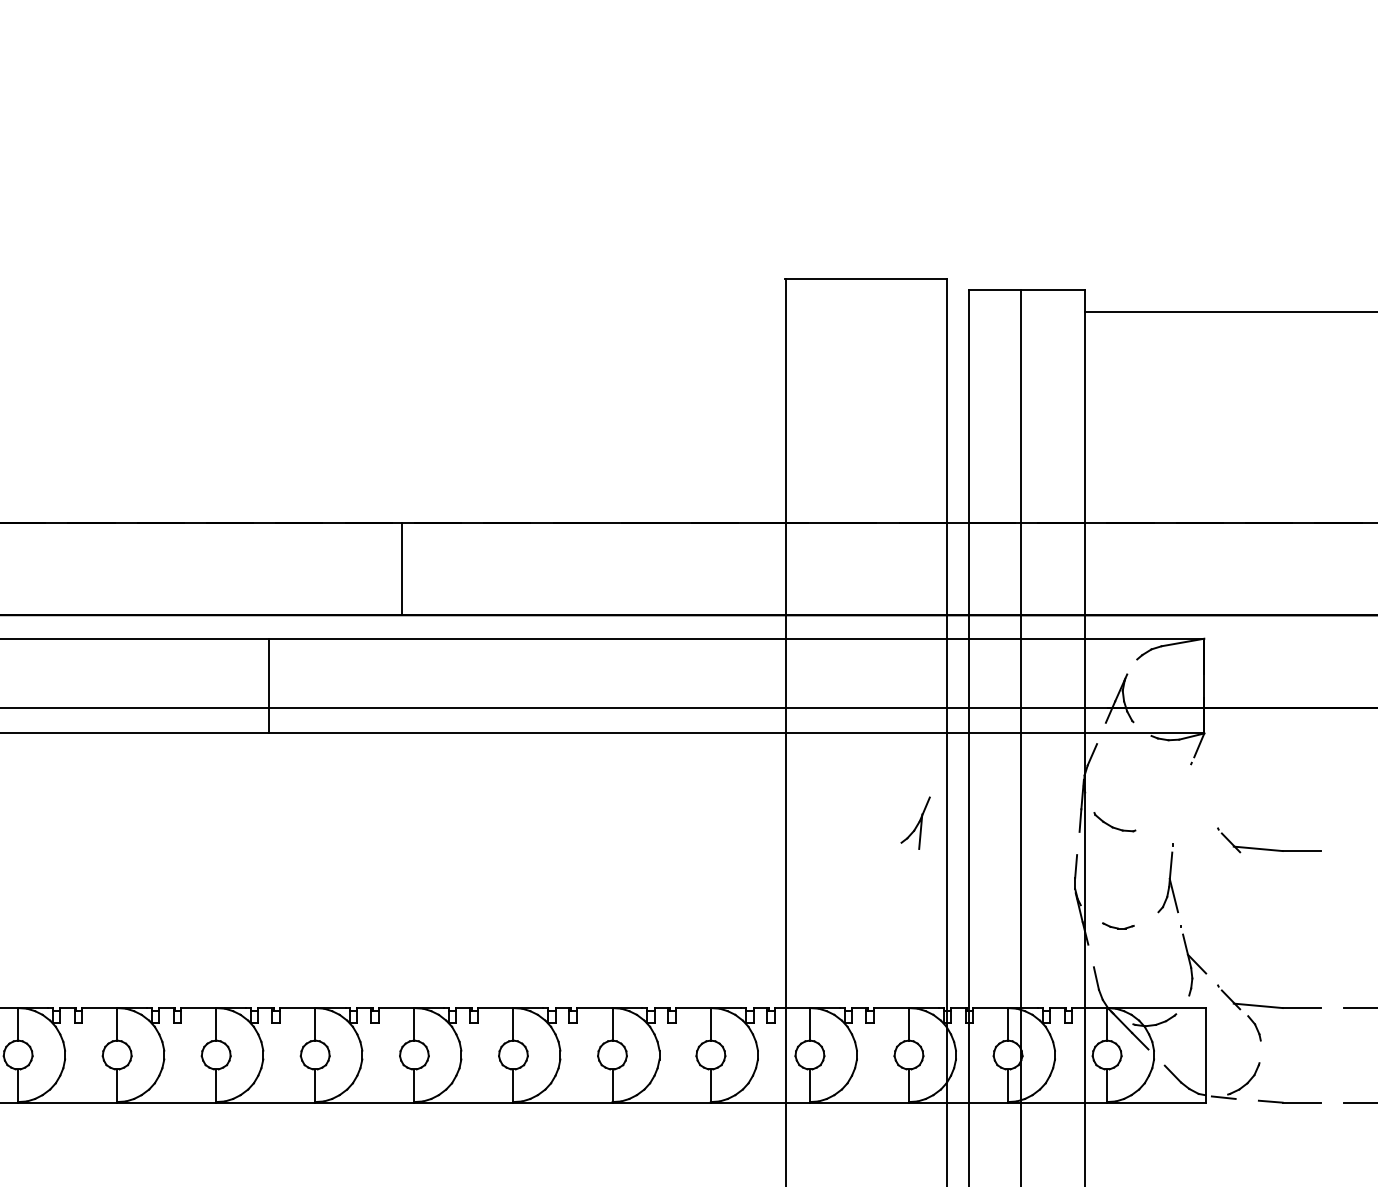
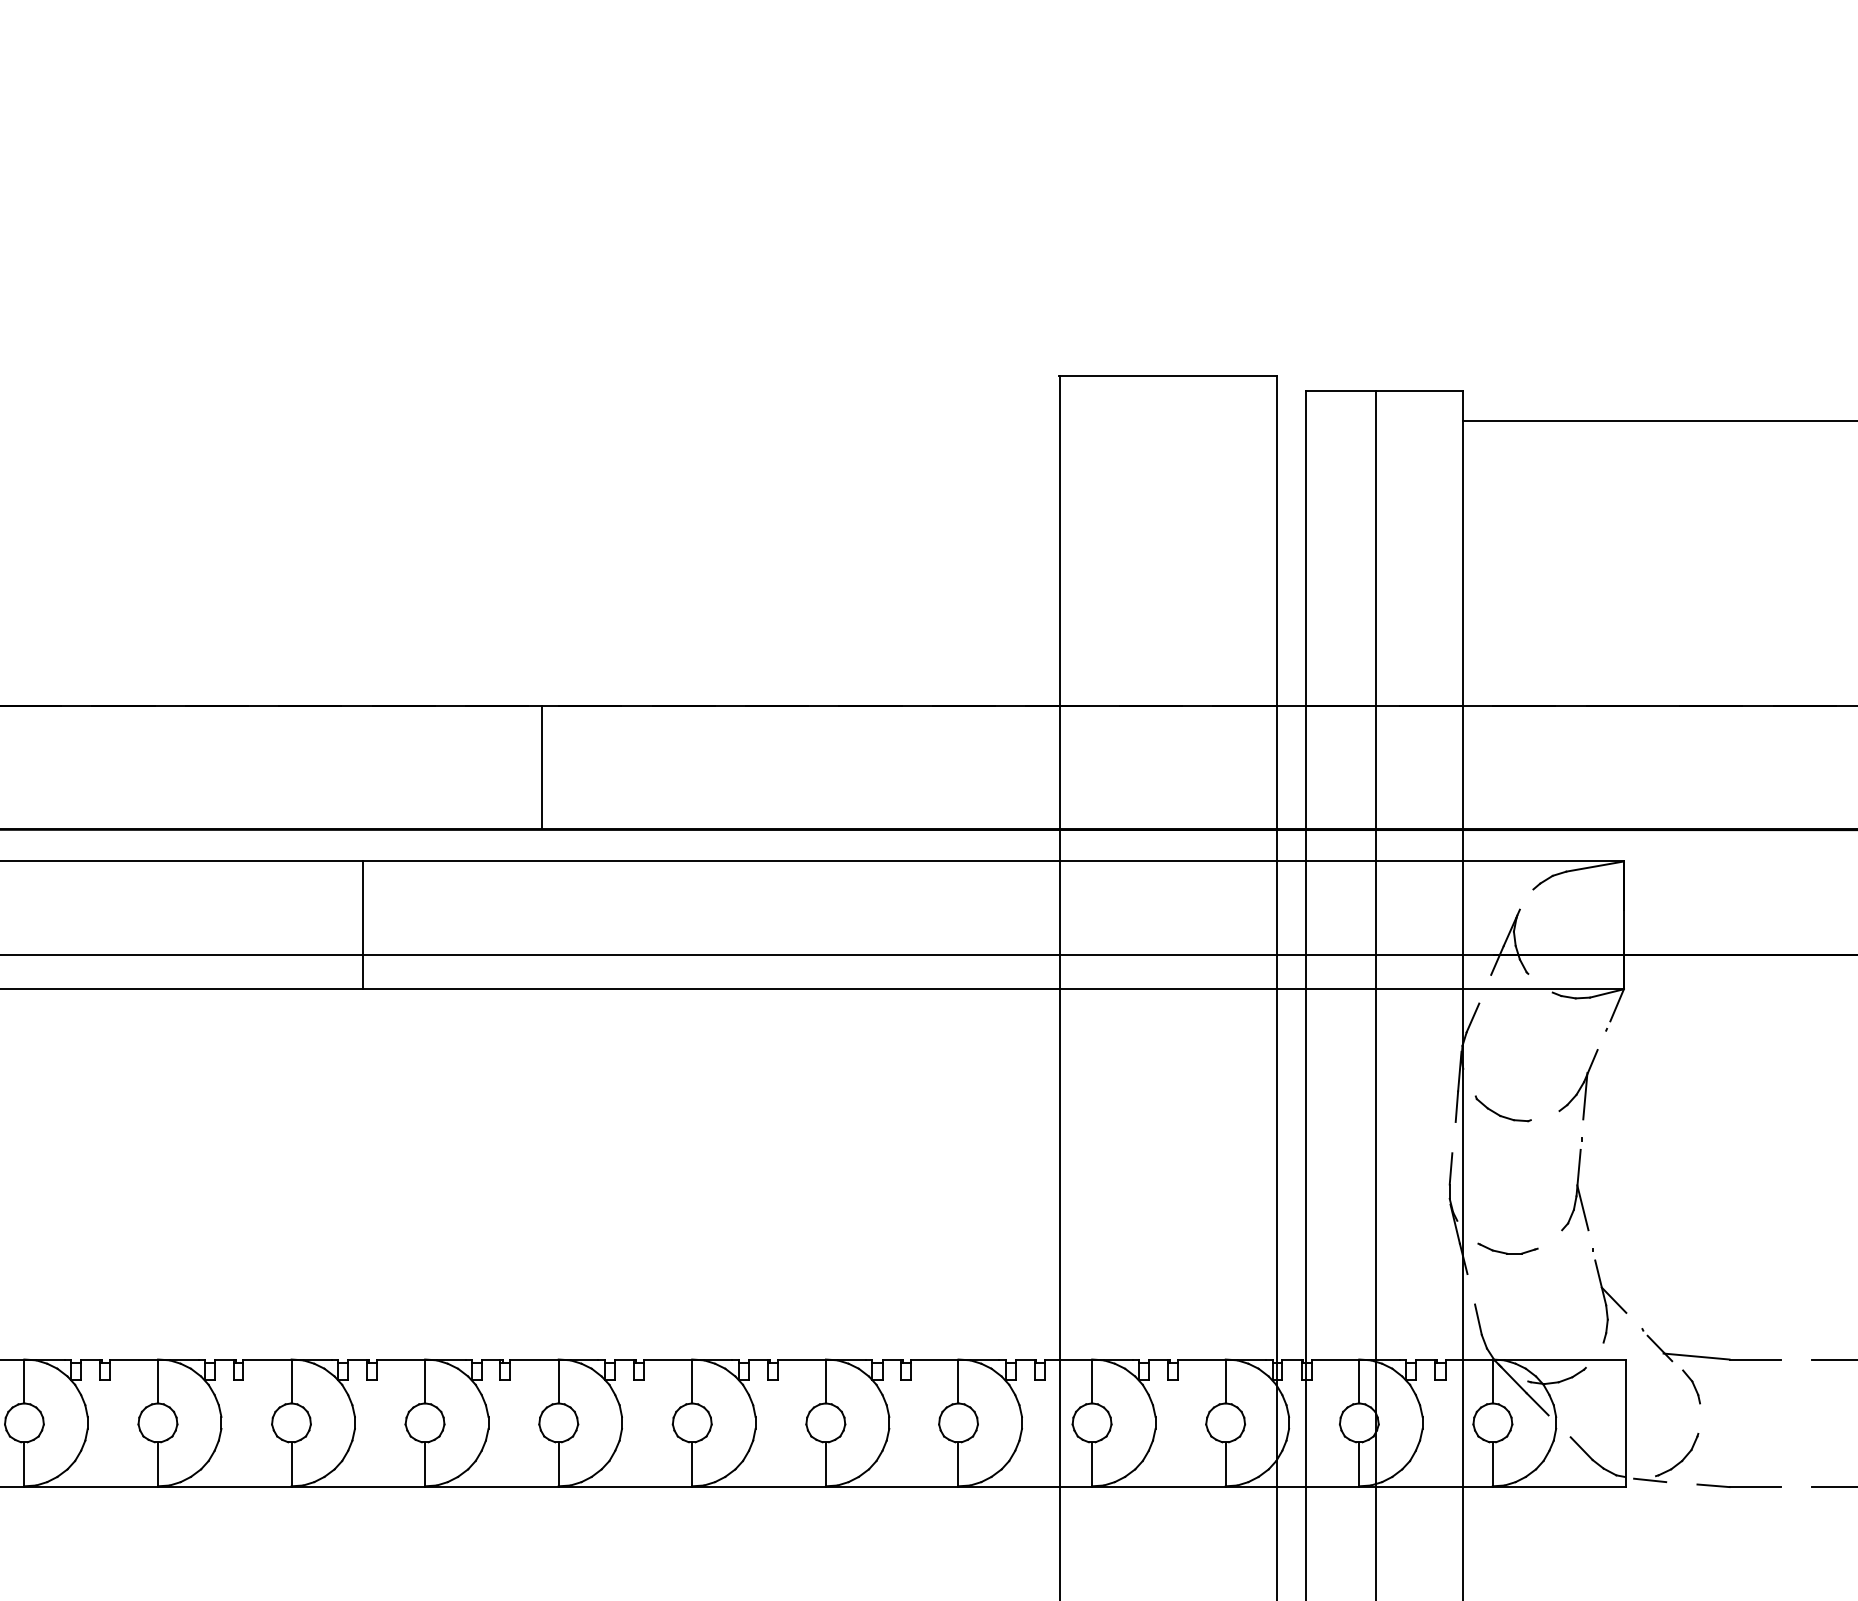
part: (915, 822) -> (1578, 1083), moved
part: (1268, 848) -> (1710, 1144), removed
part: (1118, 925) -> (1508, 1248), size x1.43

